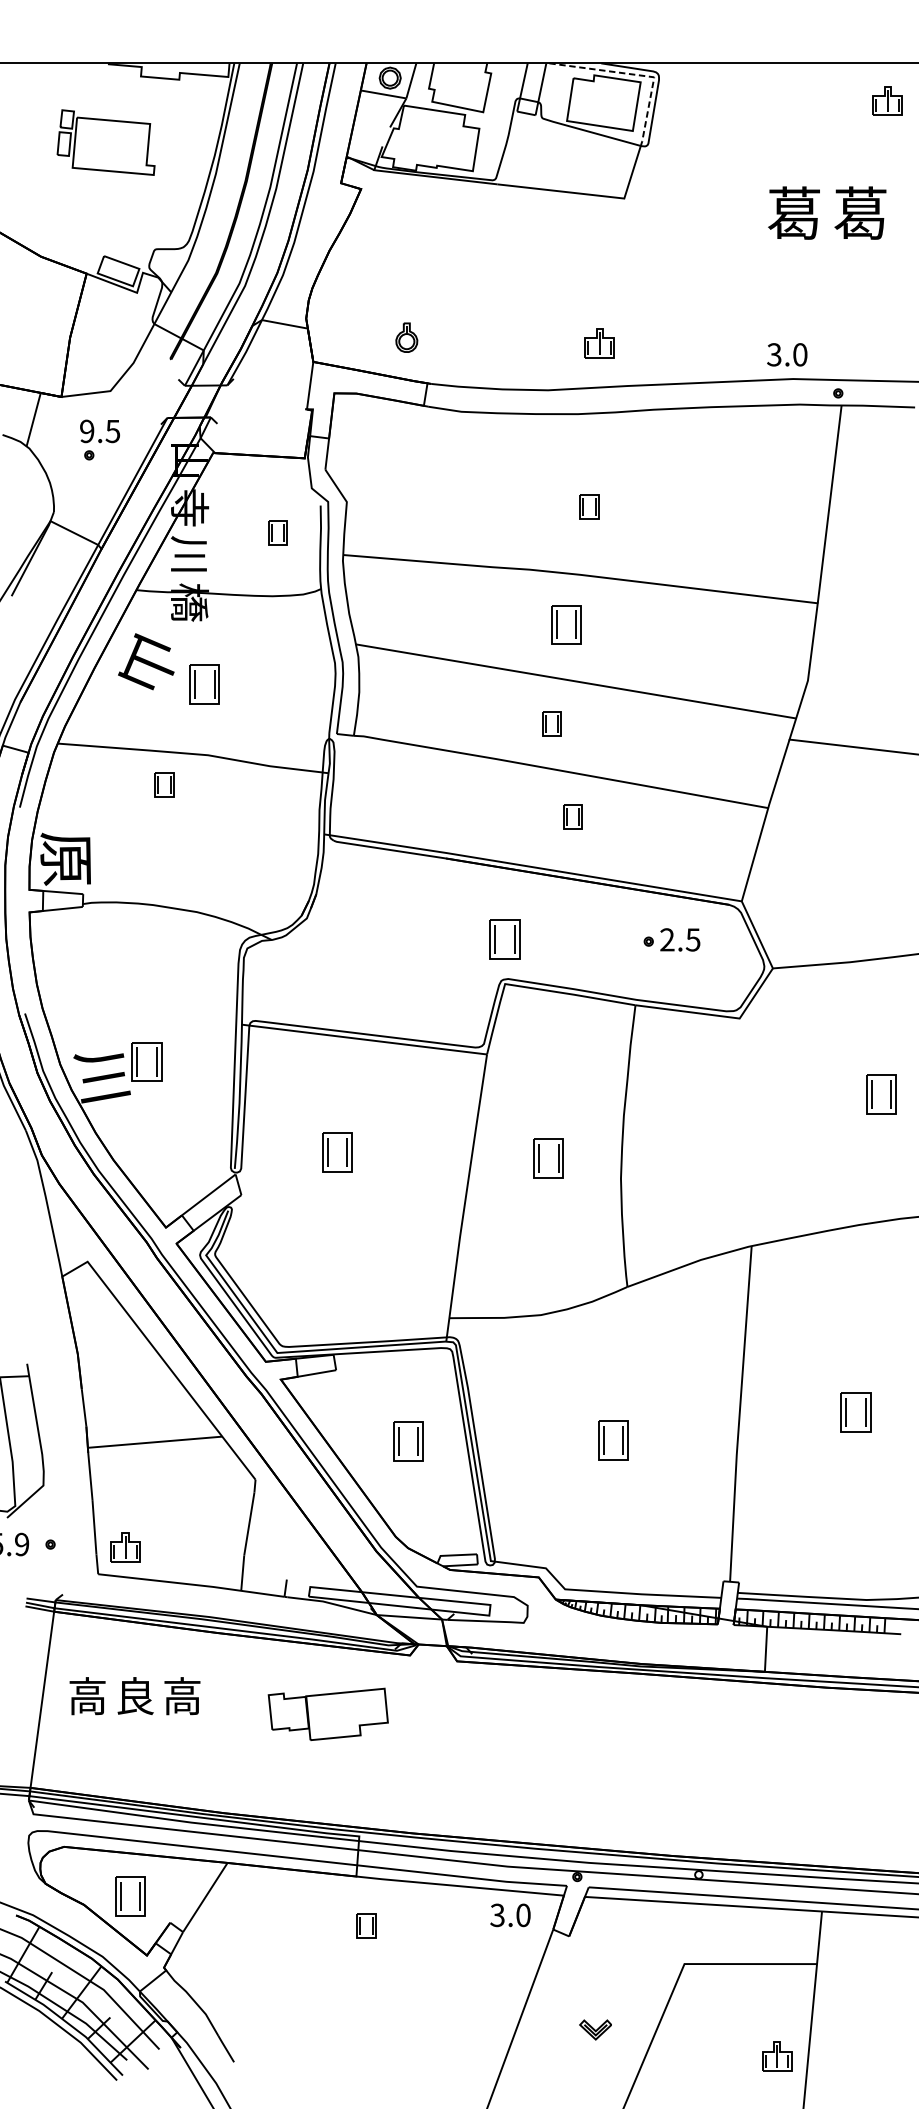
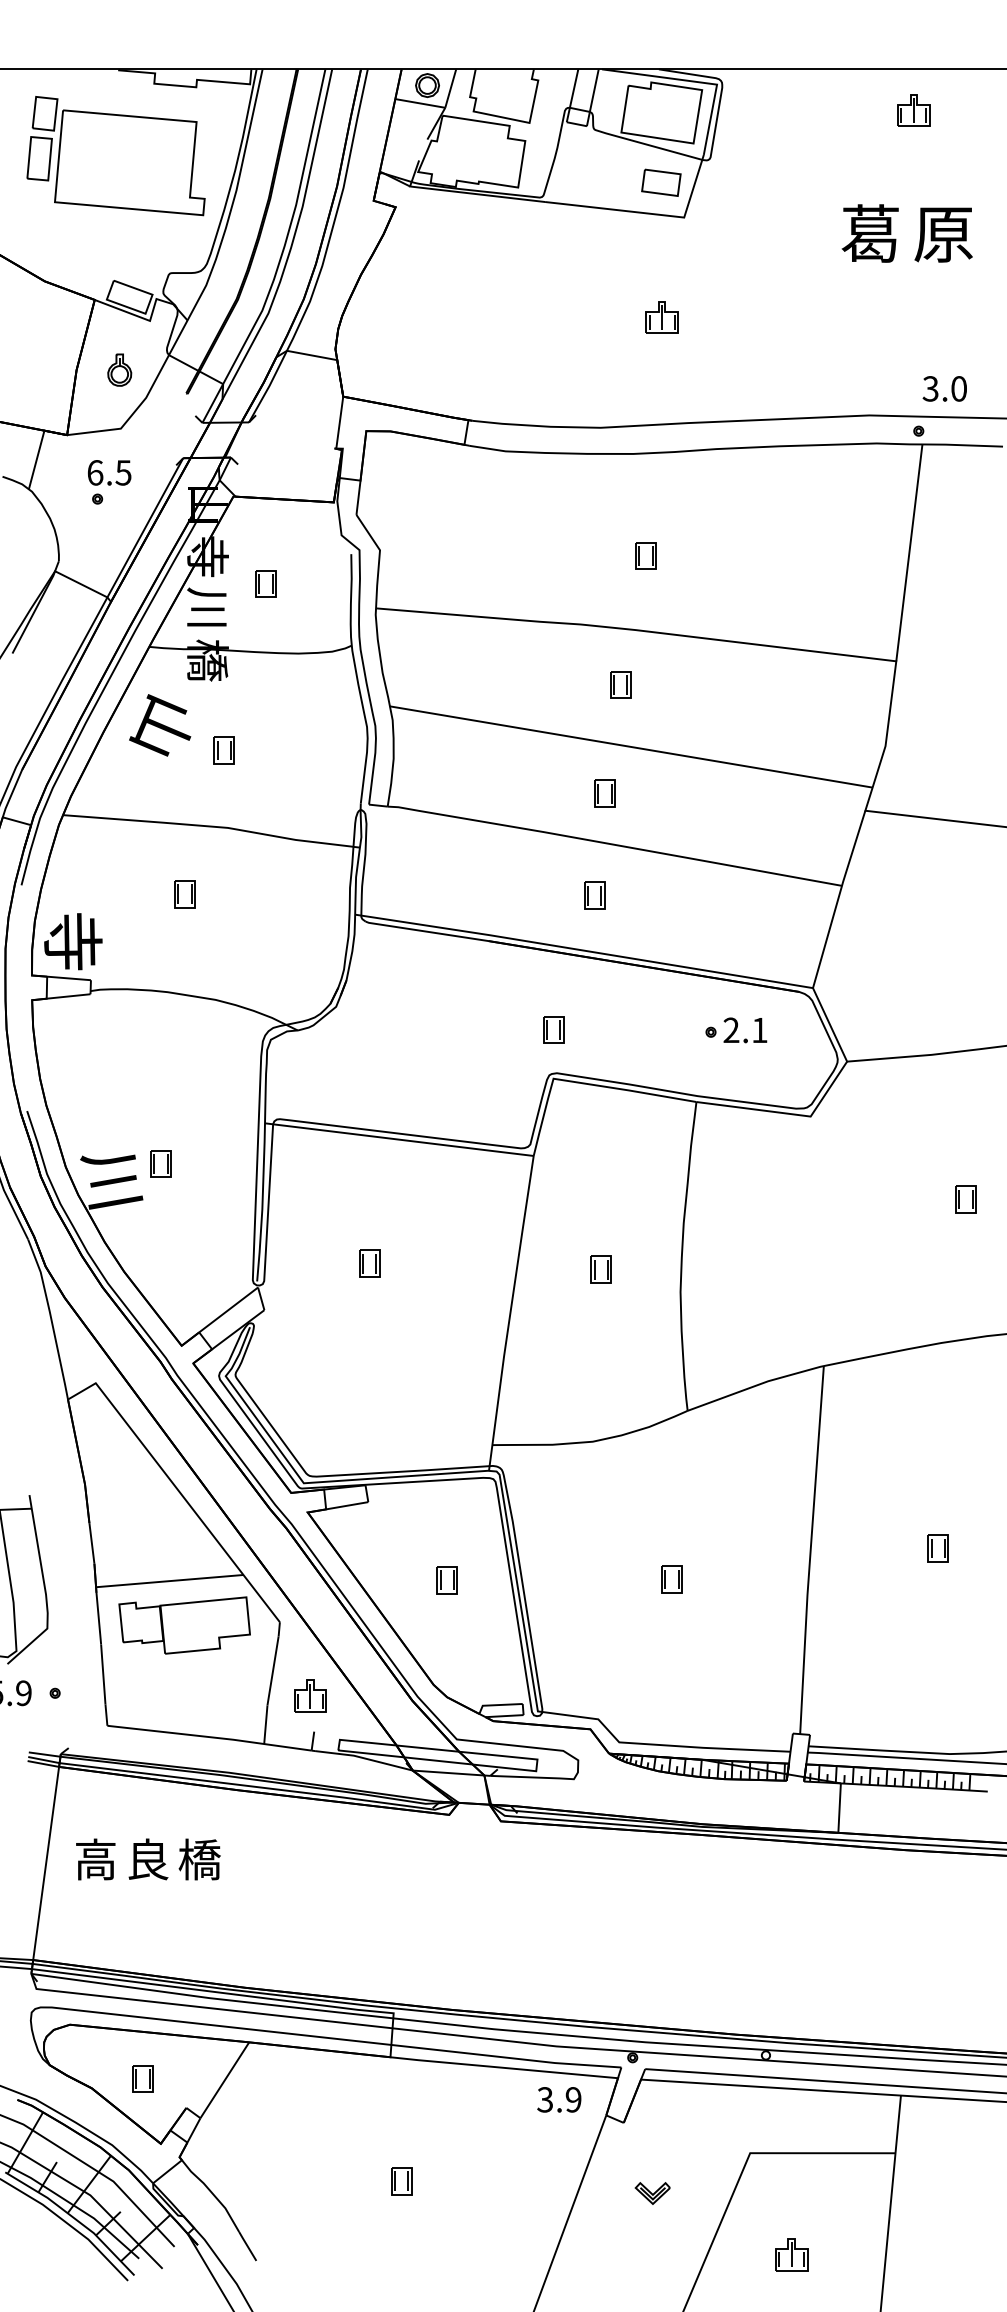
line: (634, 74) -> (695, 81), dashed -> solid
part: (887, 100) -> (913, 110), moved
part: (105, 142) -> (115, 156), size x1.67
part: (603, 166) -> (661, 182), added
text: (860, 213) -> (943, 233), 葛 -> 原
part: (406, 337) -> (119, 369), moved
part: (599, 343) -> (661, 317), moved
text: (786, 354) -> (944, 388), moved
text: (87, 431) -> (95, 472), 9.5 -> 6.5
part: (277, 532) -> (265, 583), moved
part: (566, 624) -> (620, 684), size x0.62
part: (204, 684) -> (223, 750), size x0.62
part: (163, 784) -> (184, 894), moved
part: (572, 816) -> (594, 895), moved
text: (67, 859) -> (73, 942), 原 -> 寺
part: (505, 939) -> (553, 1029), size x0.62
text: (692, 940) -> (759, 1030), 2.5 -> 2.1
part: (146, 1061) -> (160, 1163), size x0.62
part: (880, 1094) -> (965, 1199), size x0.62
part: (337, 1152) -> (369, 1263), size x0.62
part: (547, 1158) -> (600, 1269), size x0.62
part: (855, 1412) -> (937, 1548), size x0.62
part: (612, 1440) -> (671, 1579), size x0.62
part: (407, 1441) -> (446, 1580), size x0.62
part: (125, 1546) -> (310, 1695), moved
text: (182, 1696) -> (199, 1859), 高 -> 橋
part: (328, 1714) -> (184, 1625), moved
part: (130, 1895) -> (142, 2078), size x0.62
text: (523, 1915) -> (573, 2099), 3.0 -> 3.9
part: (366, 1926) -> (401, 2181), moved
part: (595, 2029) -> (652, 2193), moved
part: (776, 2056) -> (791, 2254), moved

